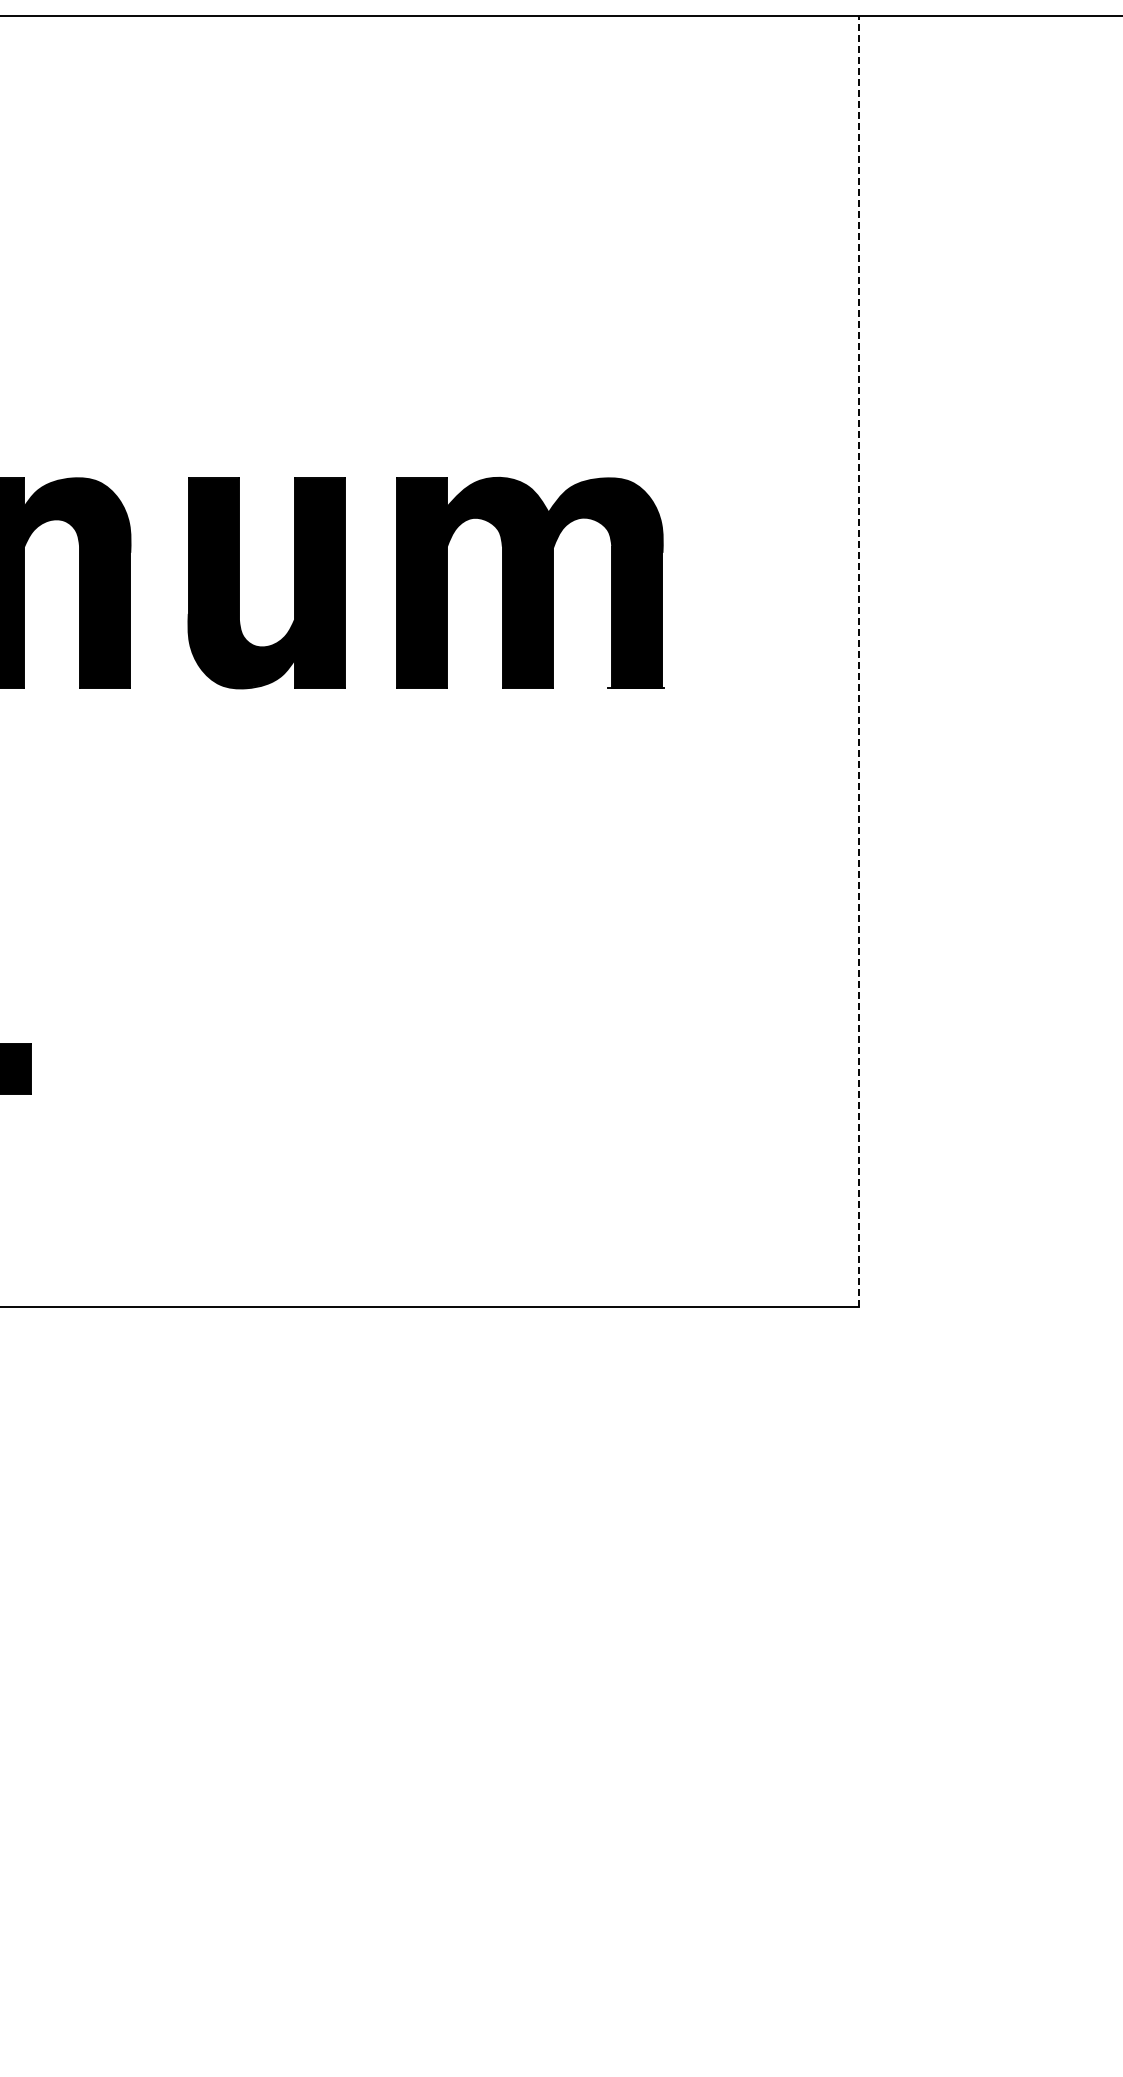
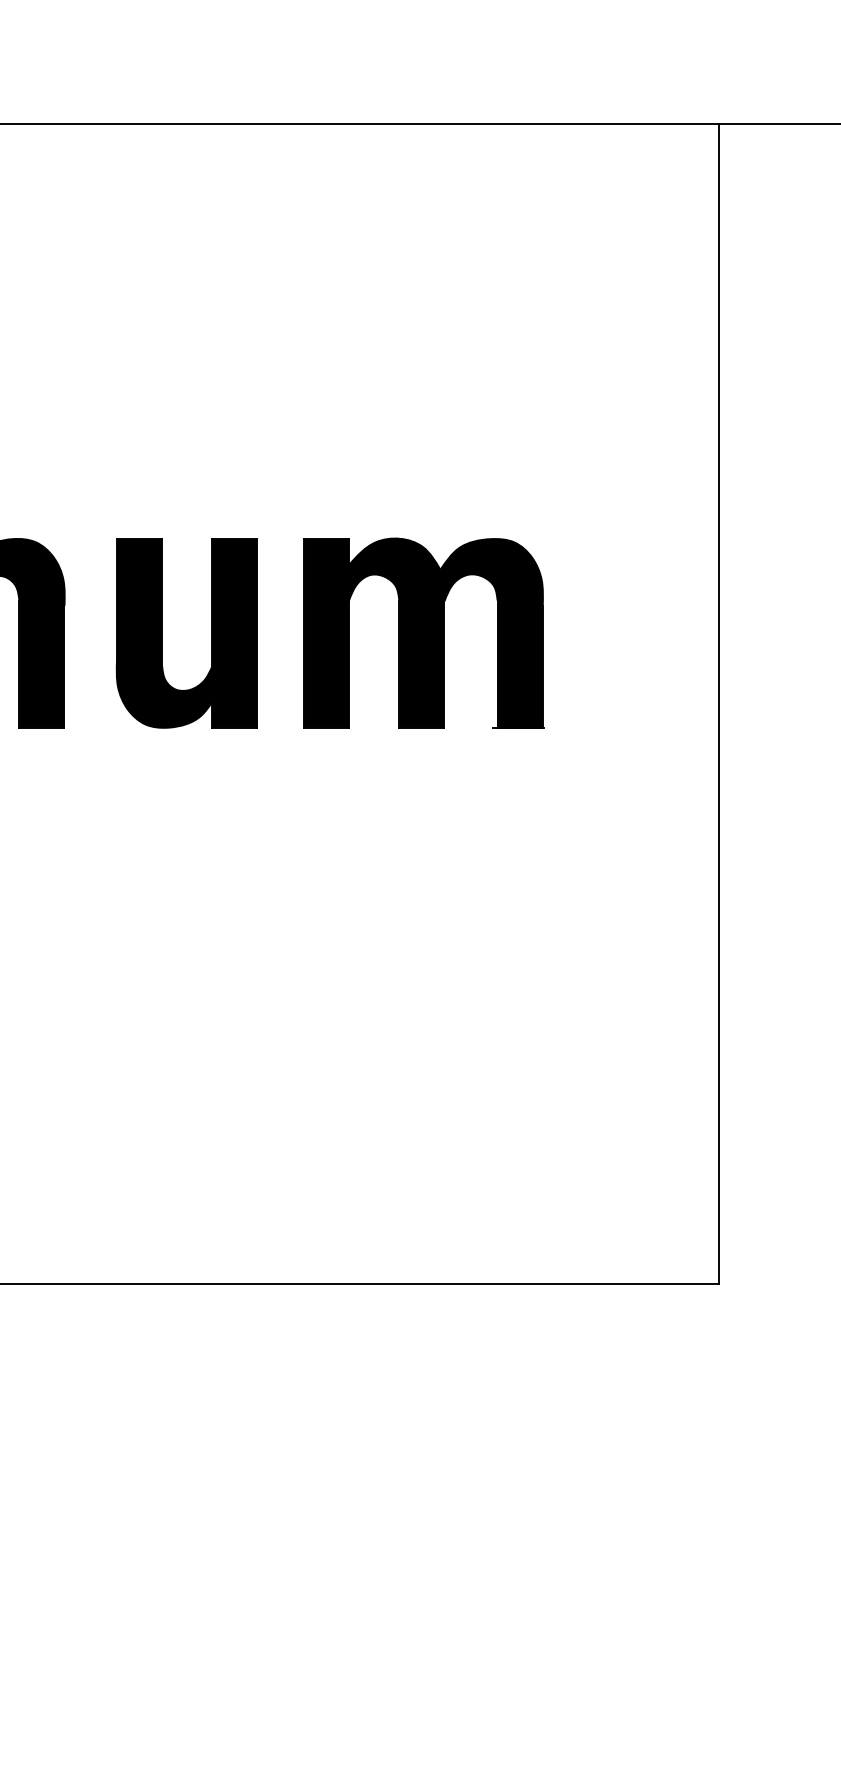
line: (858, 661) -> (718, 703), dashed -> solid

